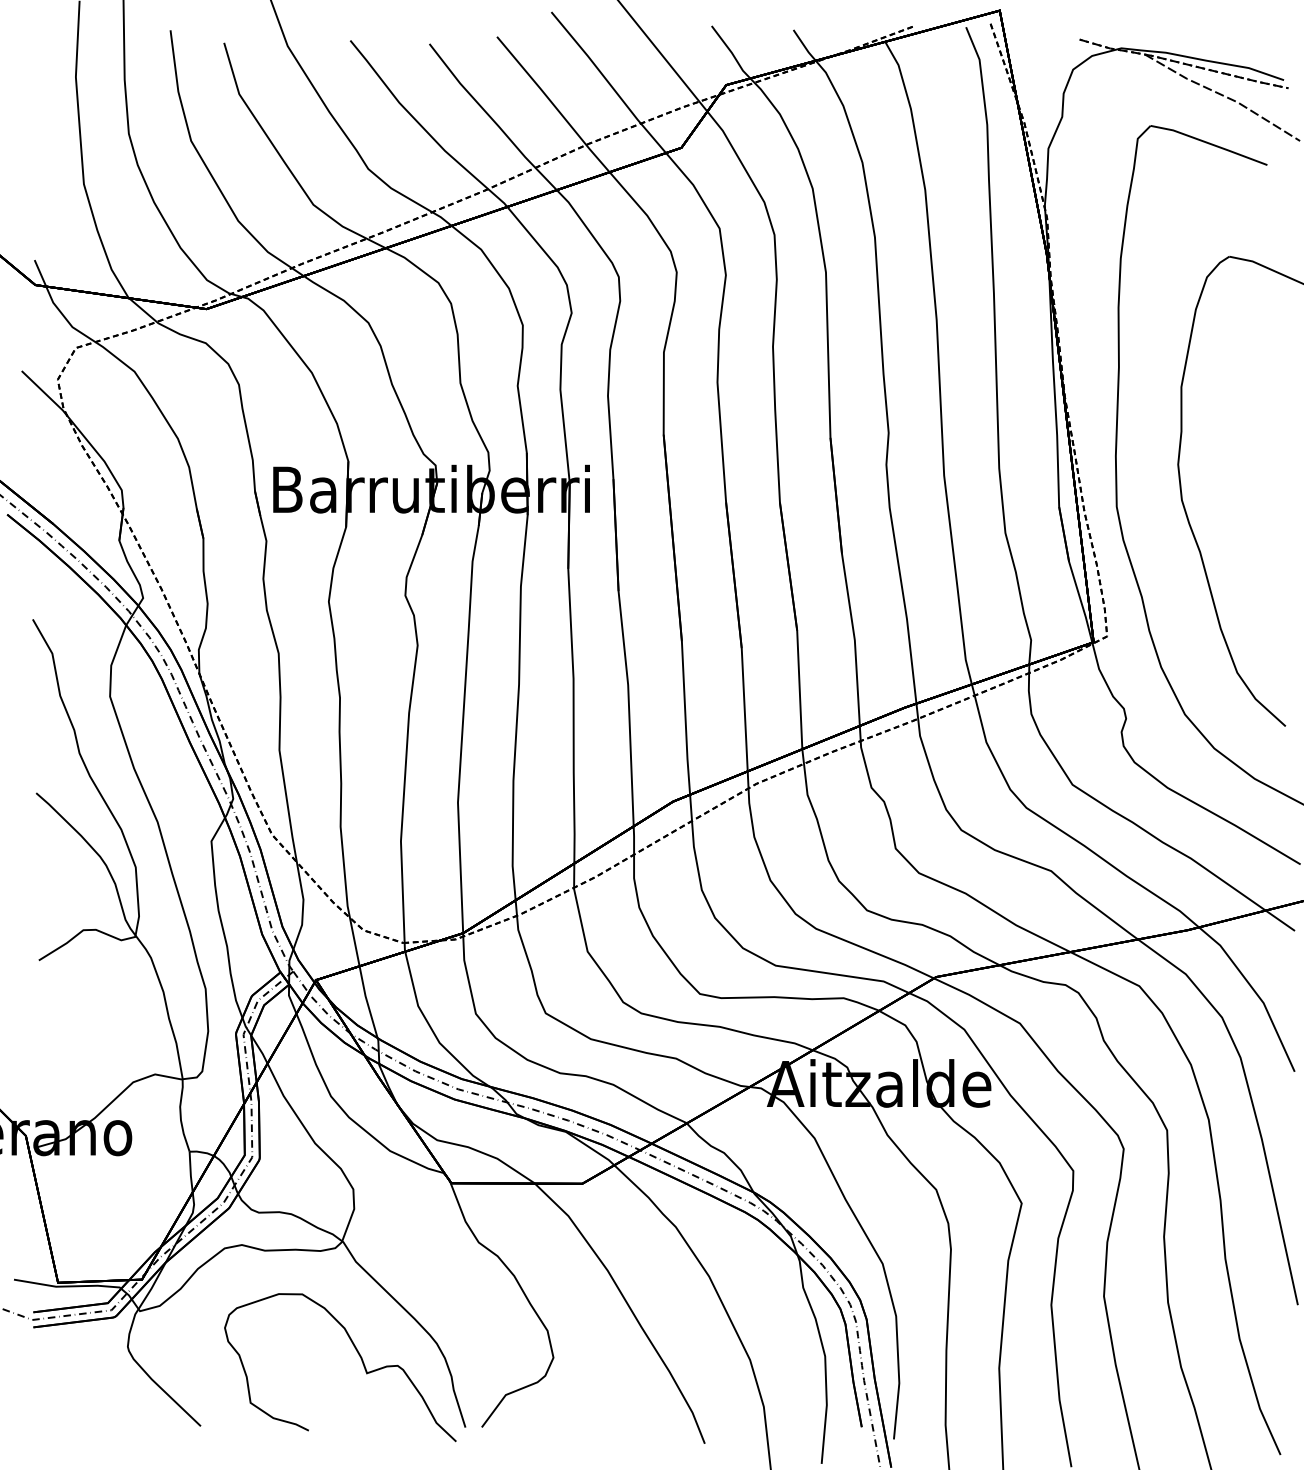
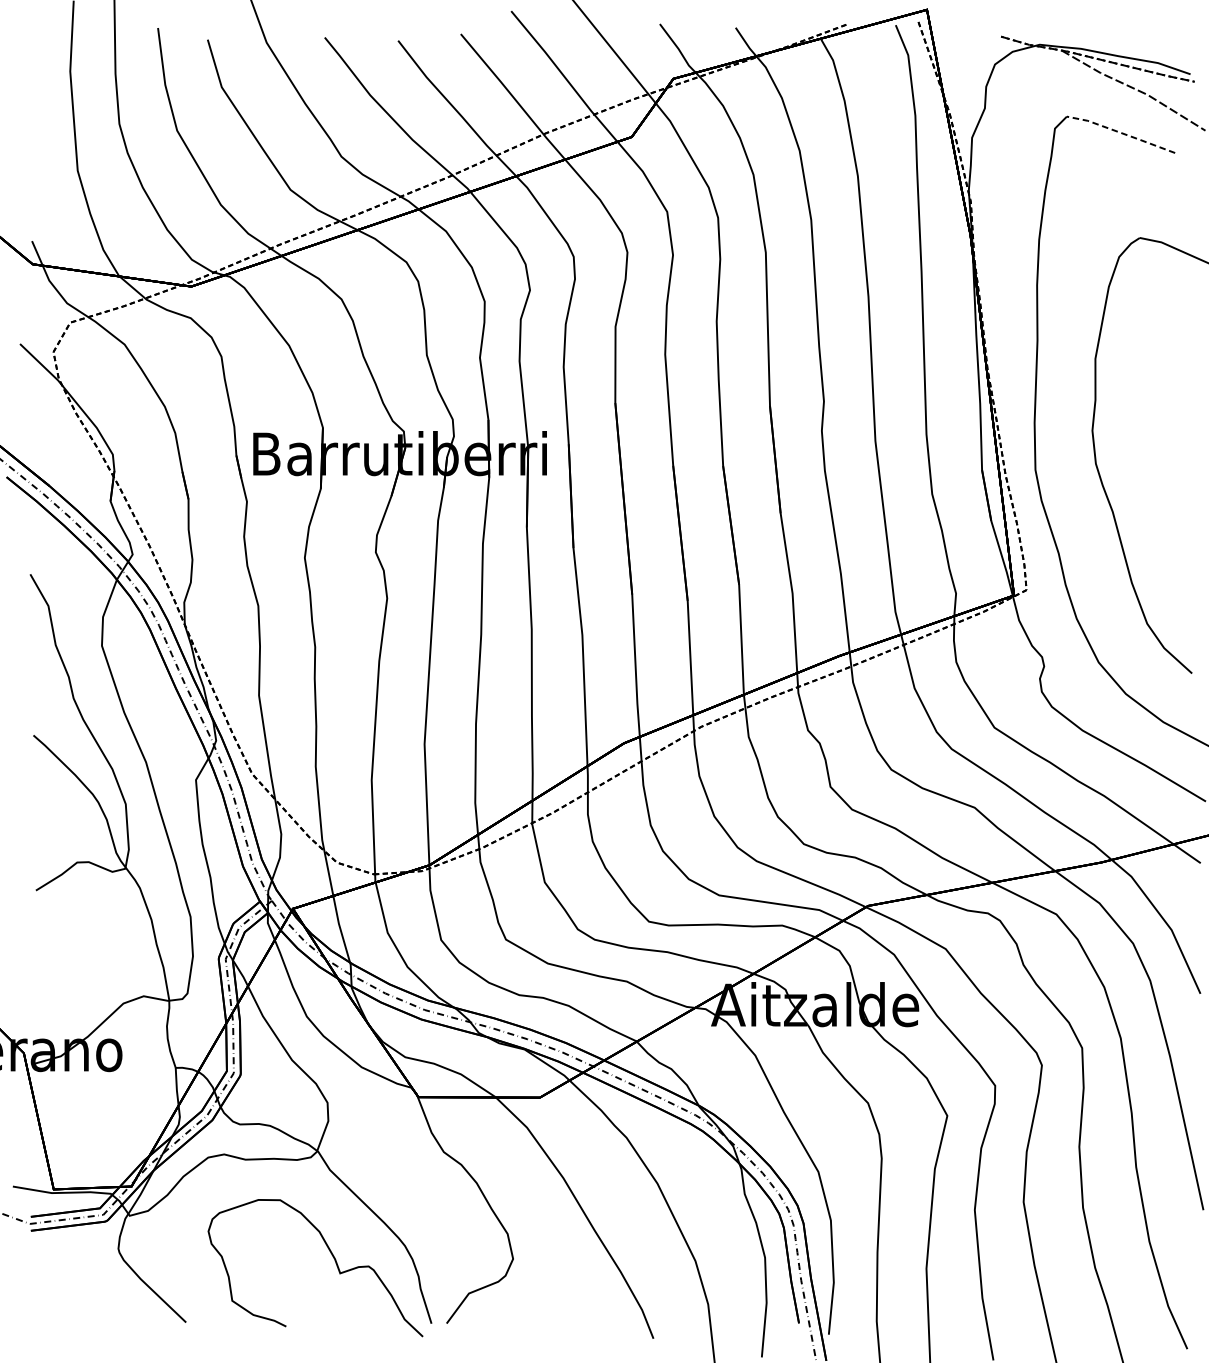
line: (1208, 143) -> (1120, 133), solid -> dashed

